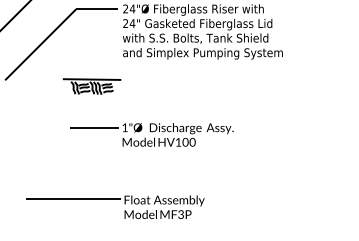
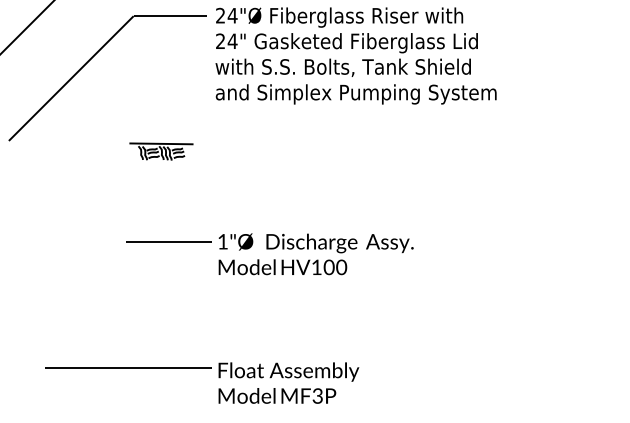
part: (91, 85) -> (160, 150), size x0.62
part: (151, 134) -> (269, 253), moved
part: (115, 199) -> (202, 369), moved

